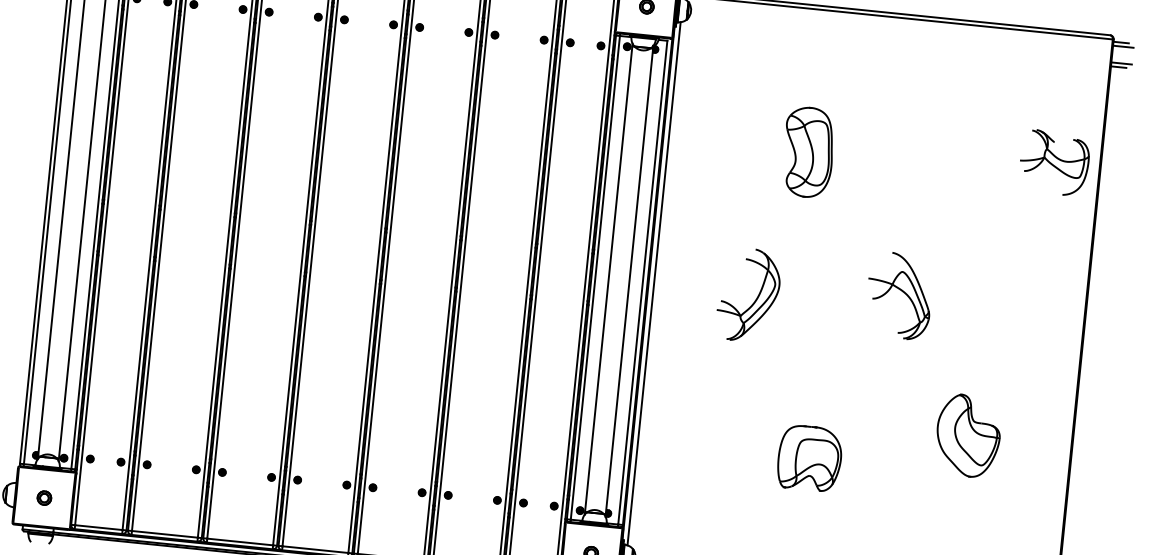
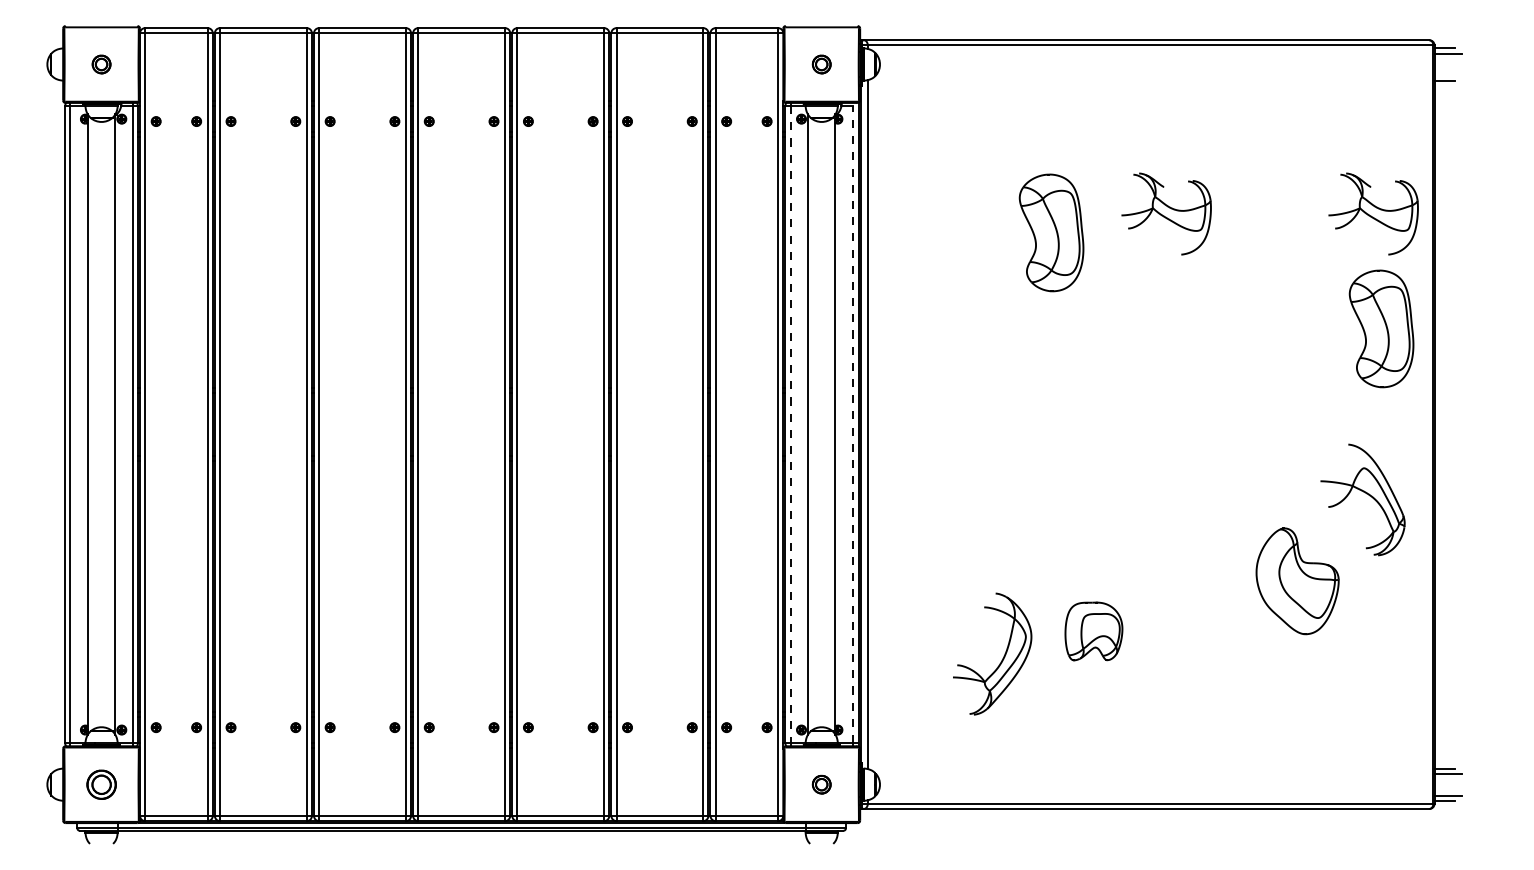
line: (1121, 63) -> (1447, 75), removed
part: (897, 146) -> (1166, 213), added
part: (1051, 250) -> (1381, 328), added
line: (595, 278) -> (790, 425), solid -> dashed
line: (642, 282) -> (852, 424), solid -> dashed
part: (902, 292) -> (1366, 494), moved
part: (755, 299) -> (1002, 658), moved
part: (809, 458) -> (1093, 631), size x0.7
part: (44, 497) -> (101, 784), size x1.6

